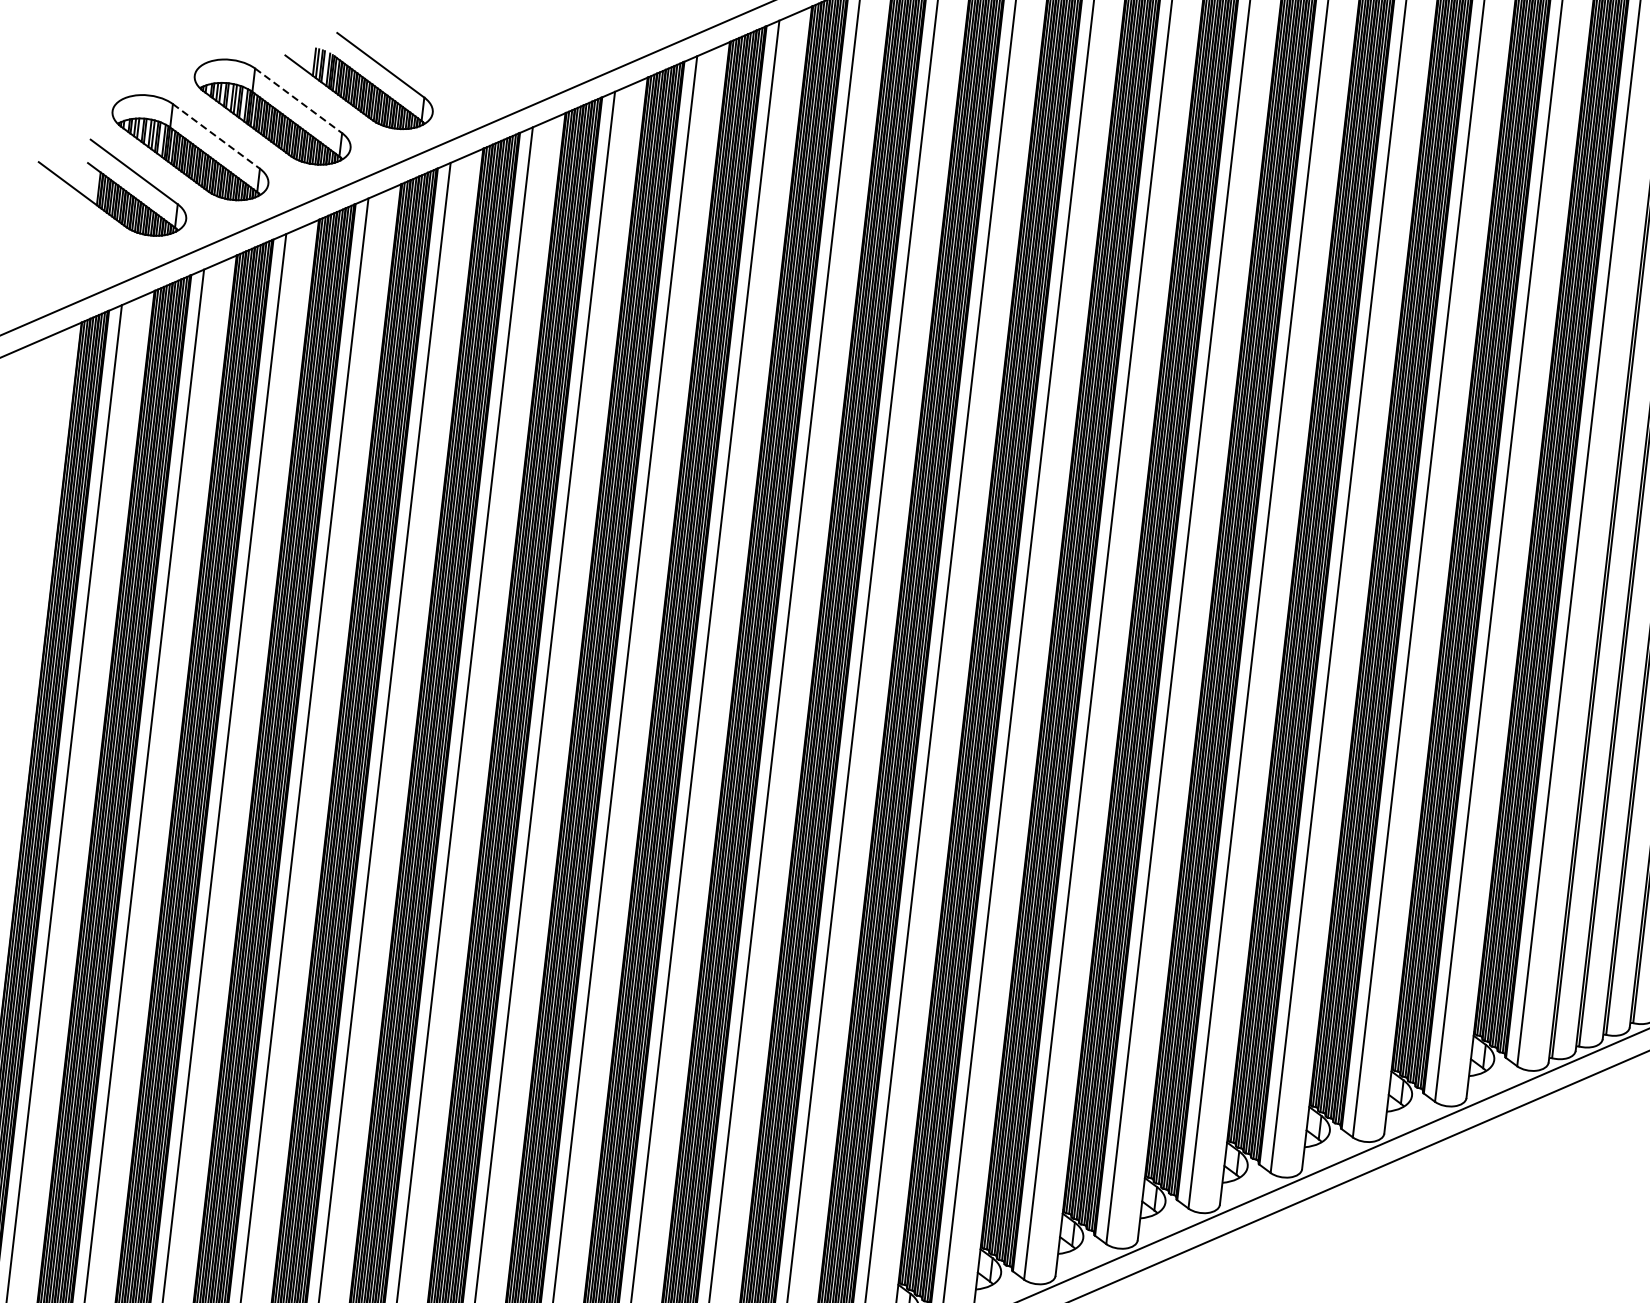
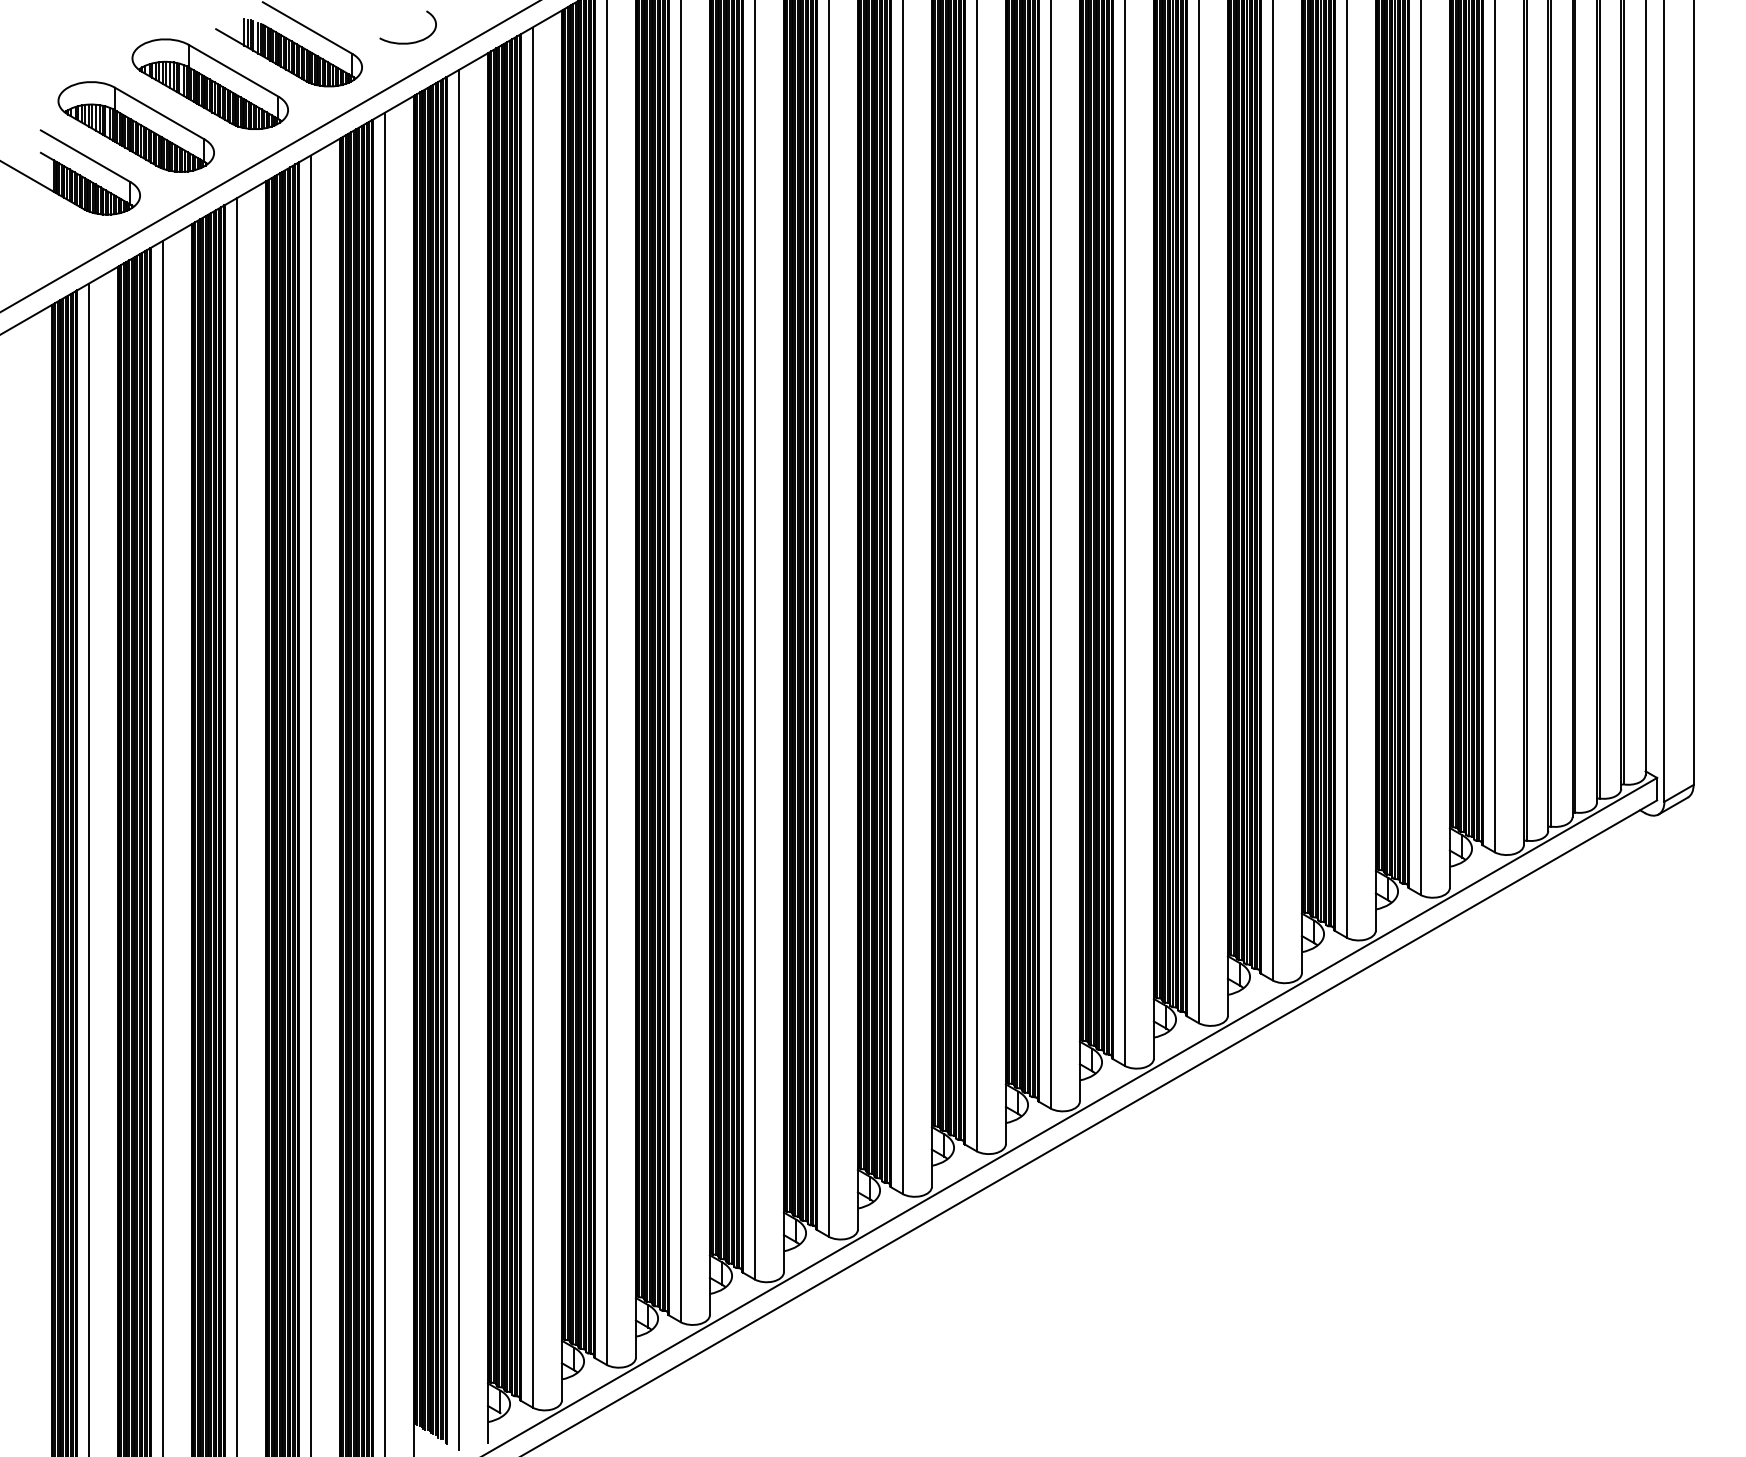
curve: (483, 92) -> (407, 42), added
line: (298, 100) -> (233, 70), dashed -> solid
line: (216, 136) -> (159, 113), dashed -> solid

